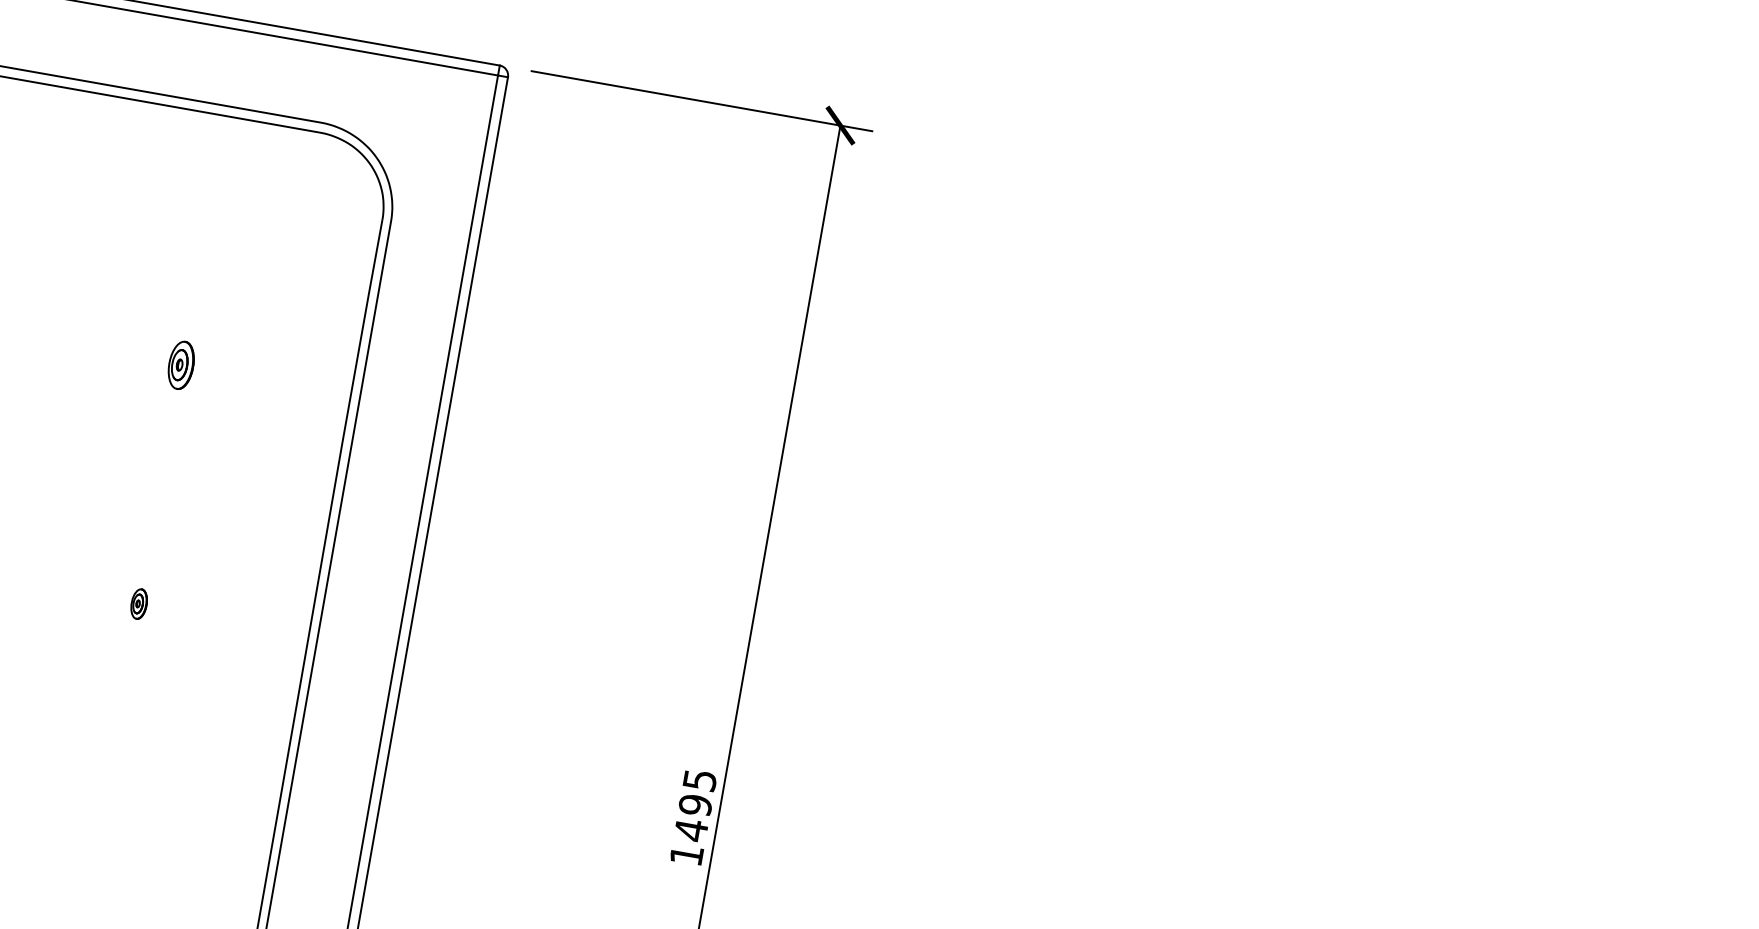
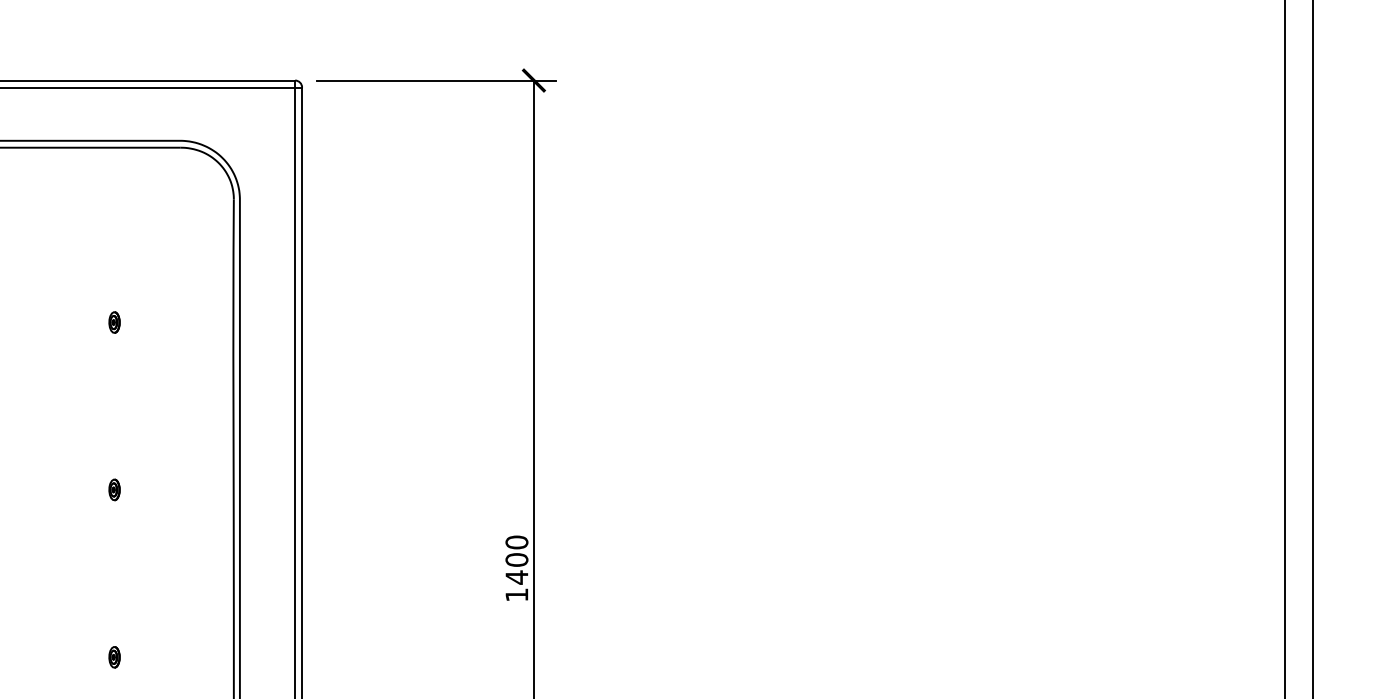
part: (181, 365) -> (114, 322), size x0.62
text: (697, 791) -> (516, 550), 1495 -> 1400
part: (96, 843) -> (114, 657), added

